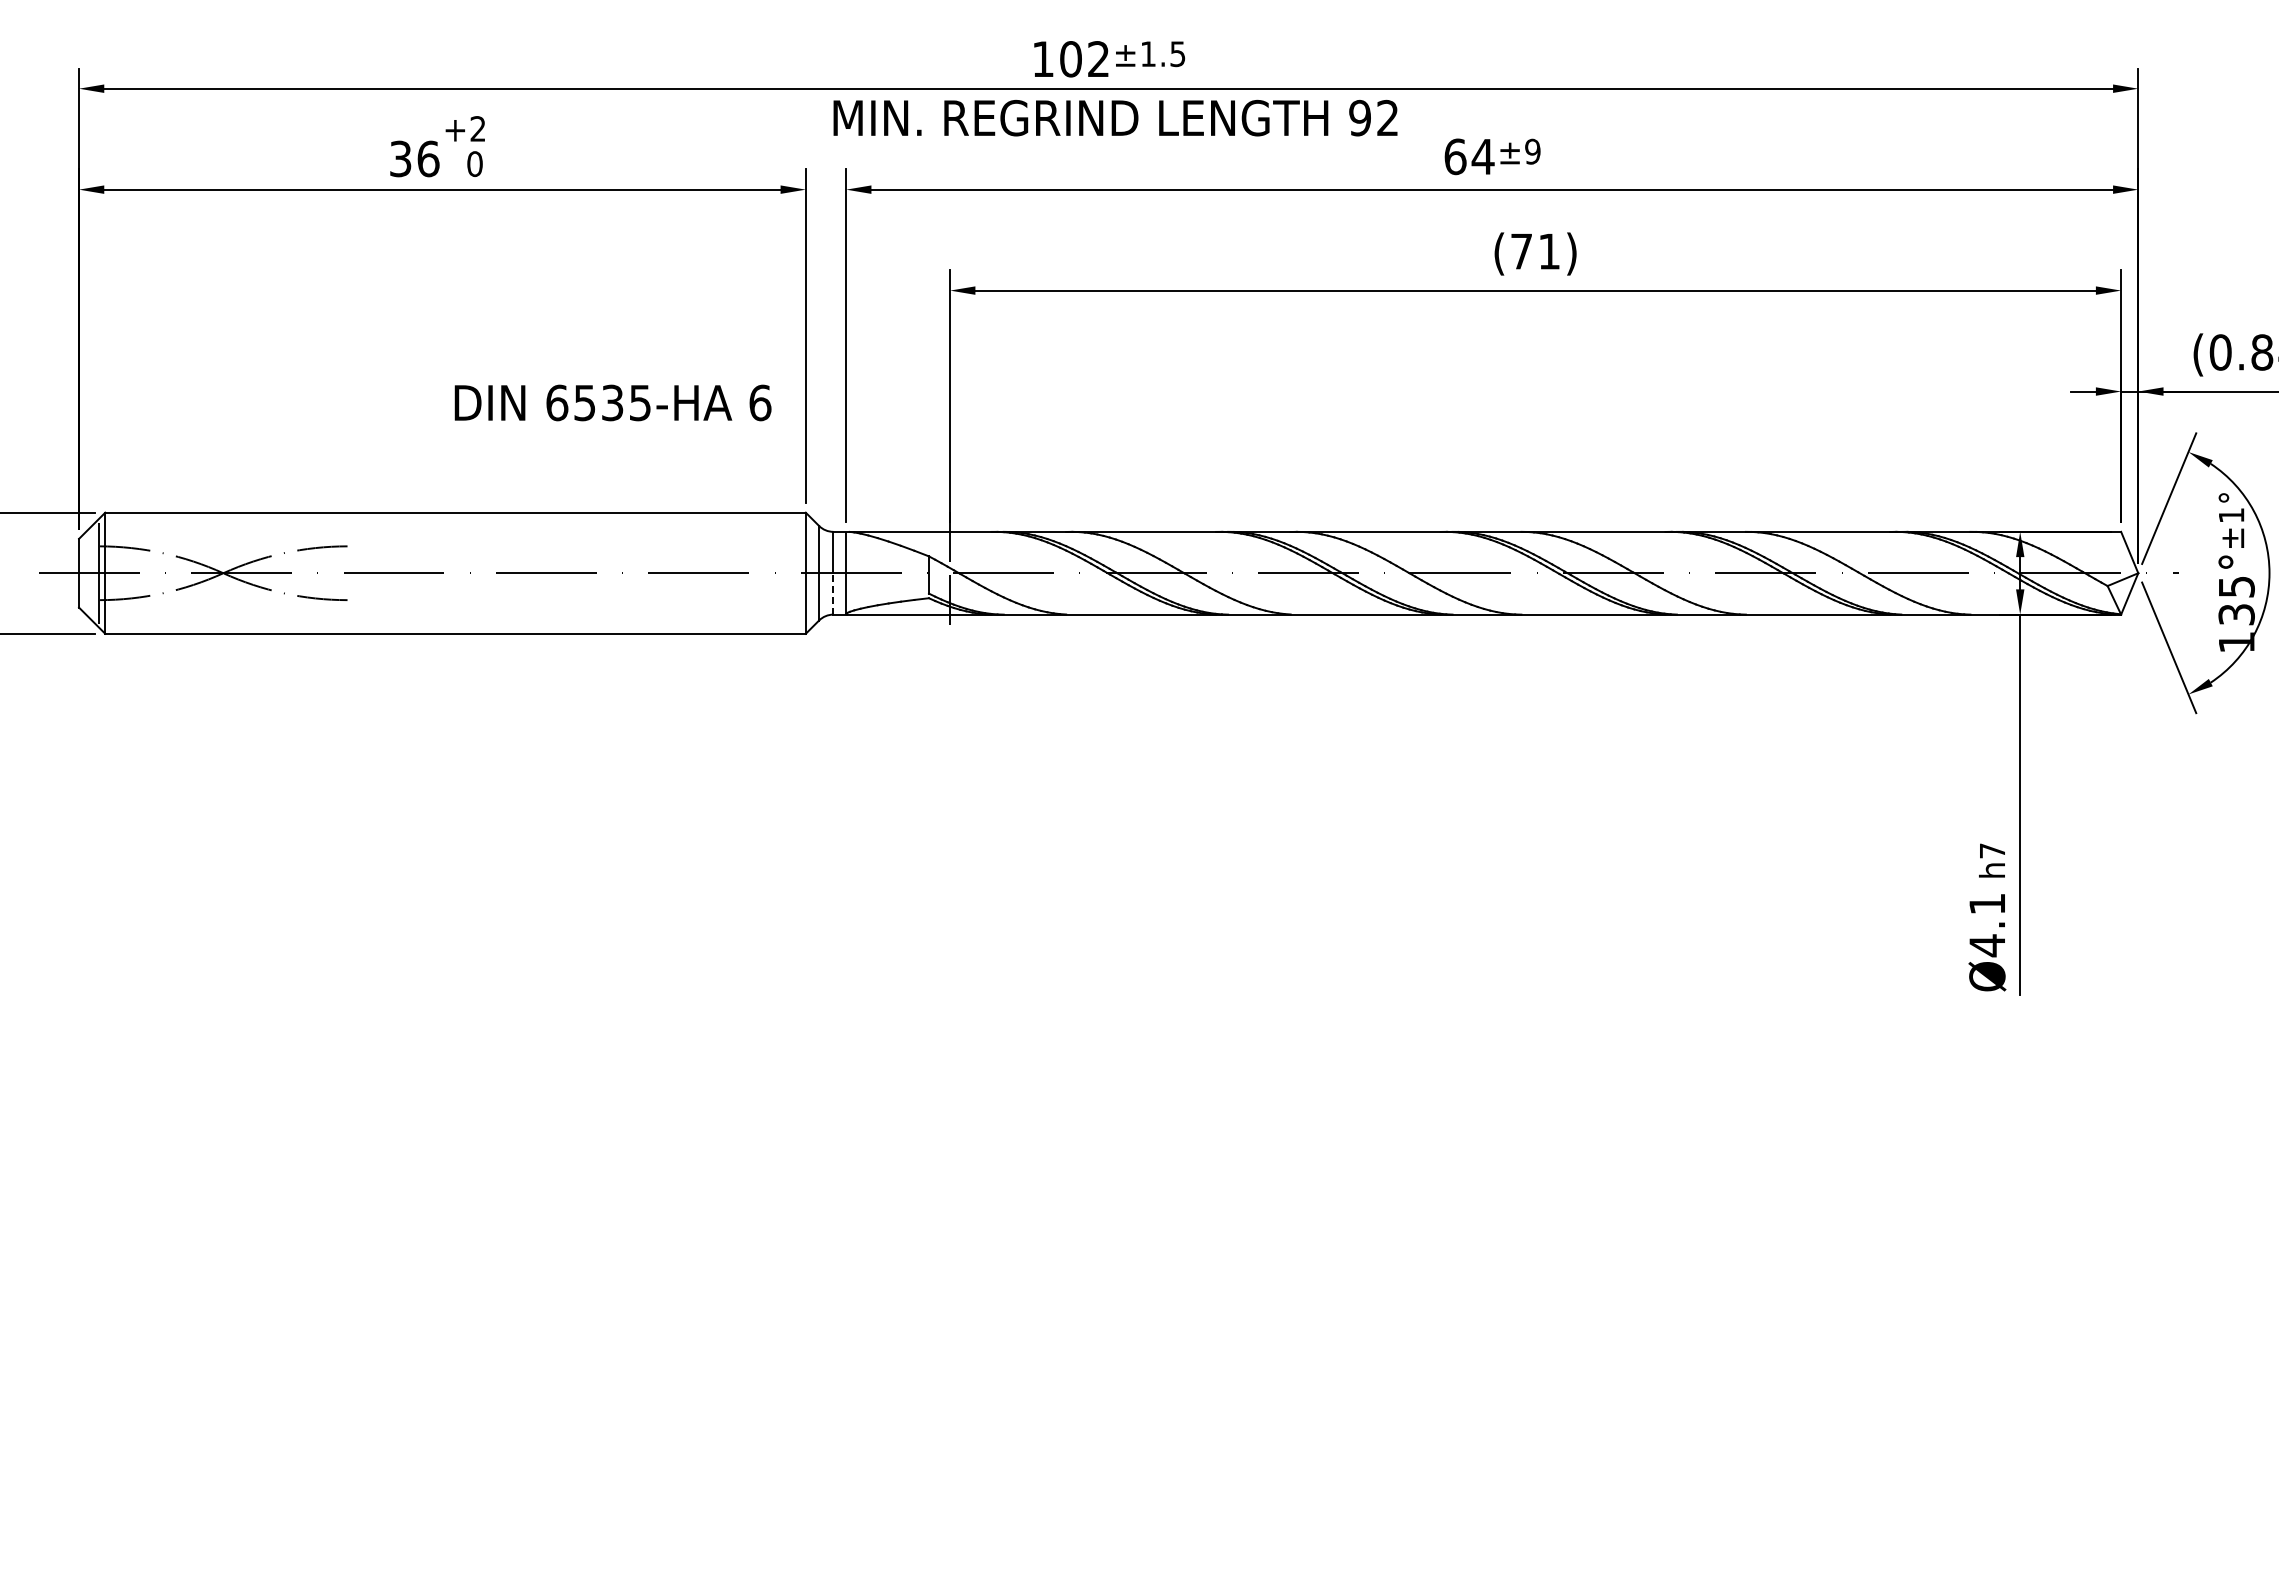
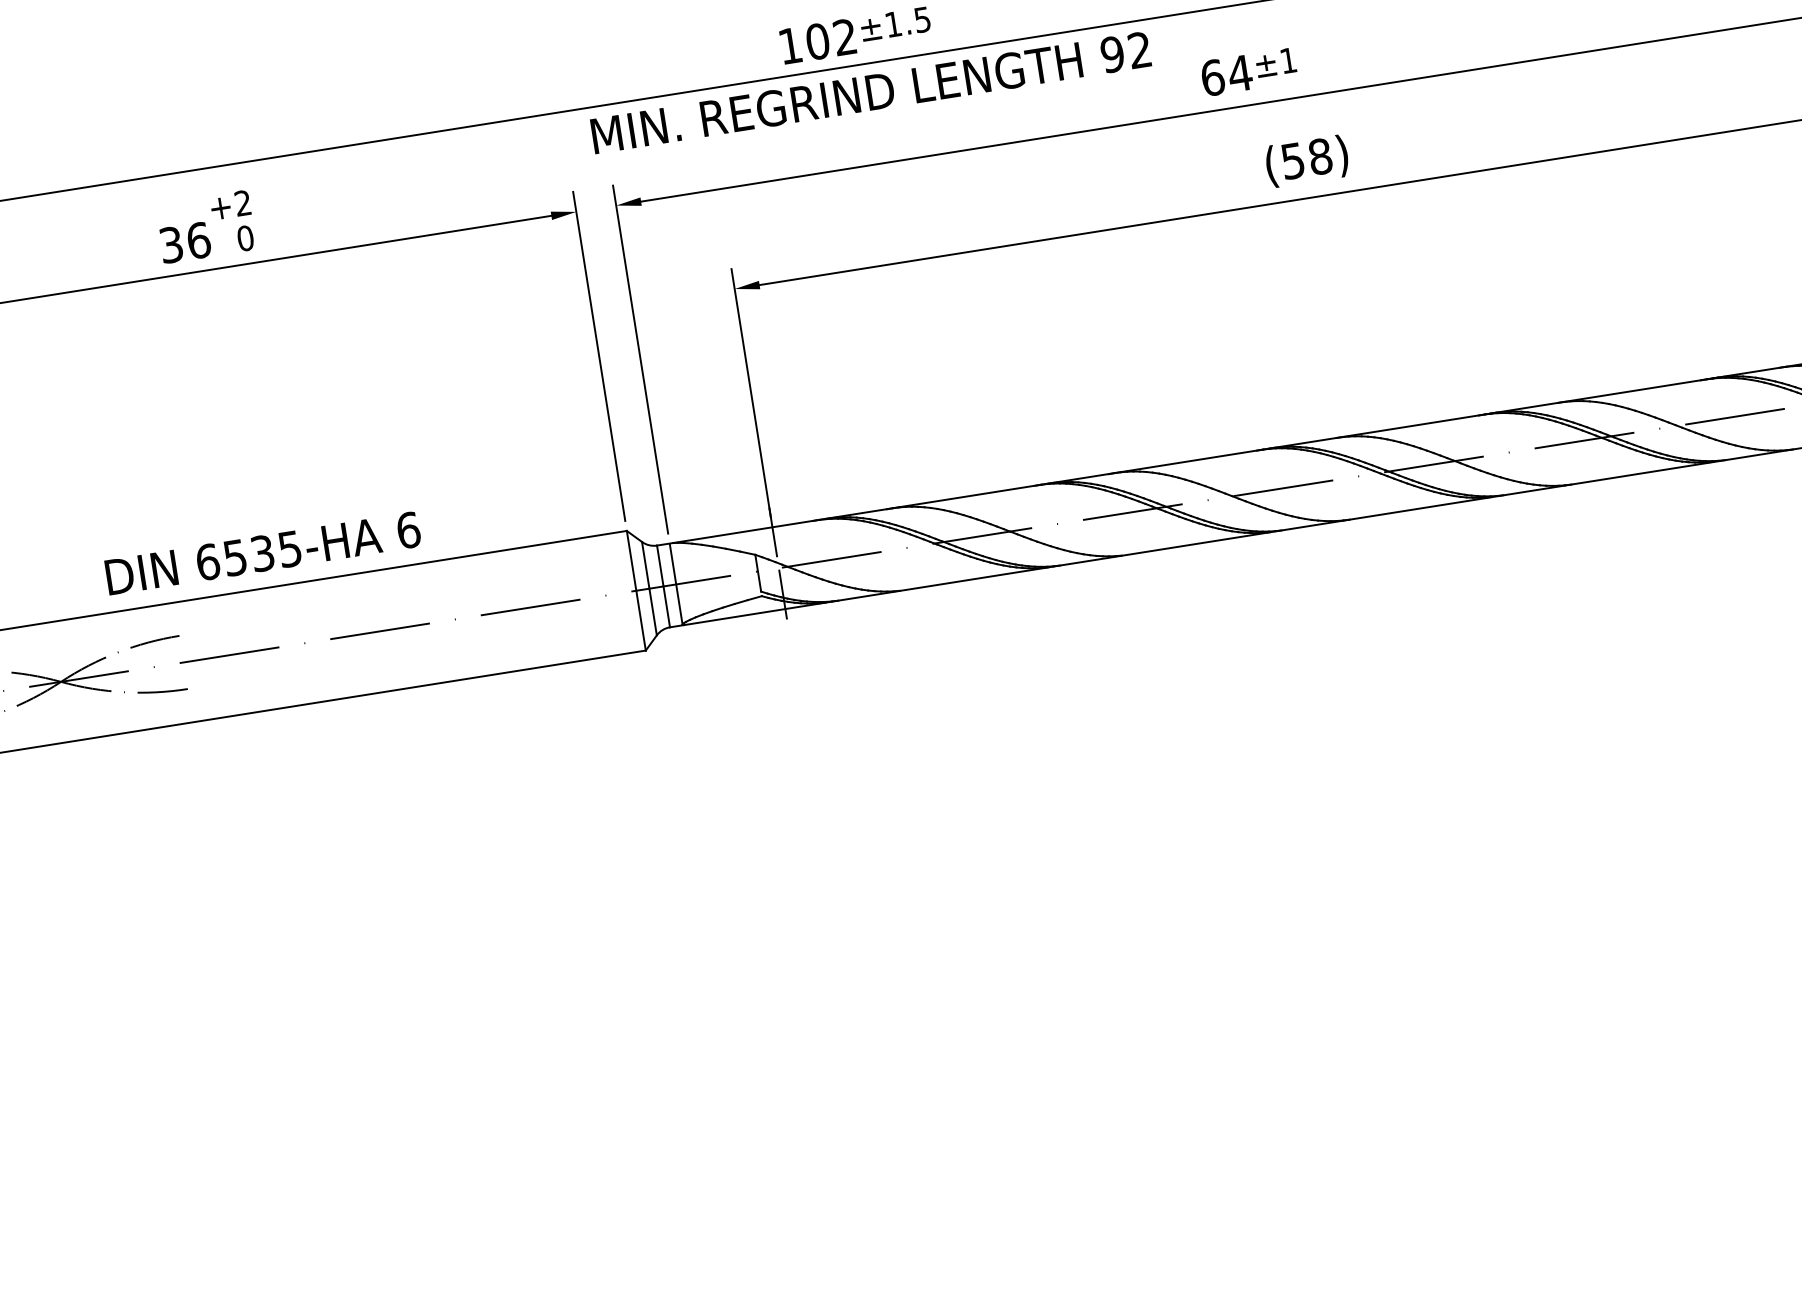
text: (1532, 151) -> (1288, 60), ±9 -> ±1
text: (1535, 251) -> (1306, 158), (71) -> (58)
text: (612, 402) -> (262, 553), moved
line: (833, 593) -> (666, 606), dashed -> solid

